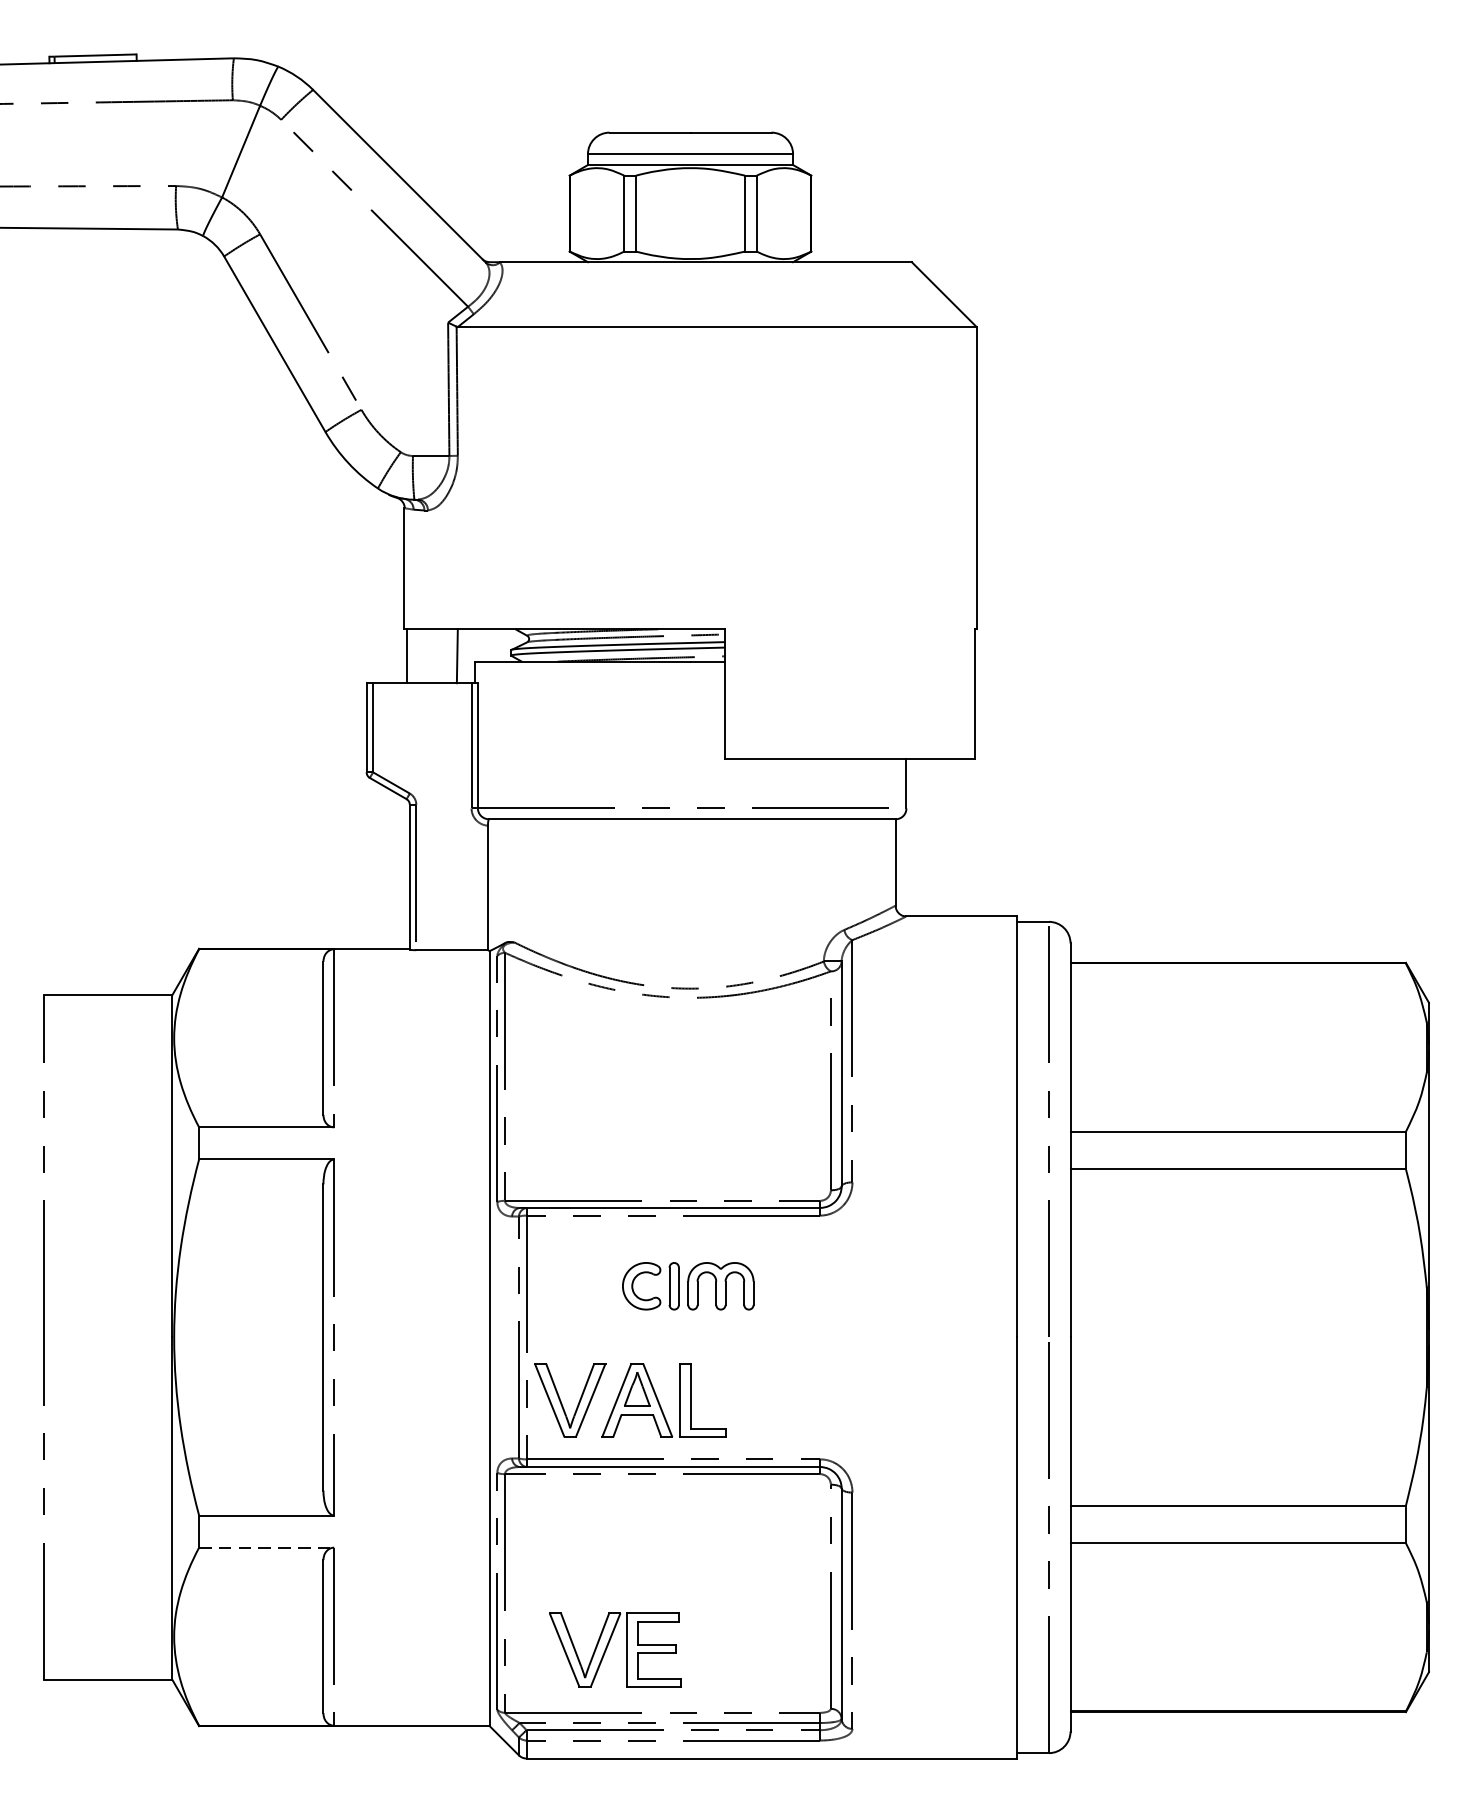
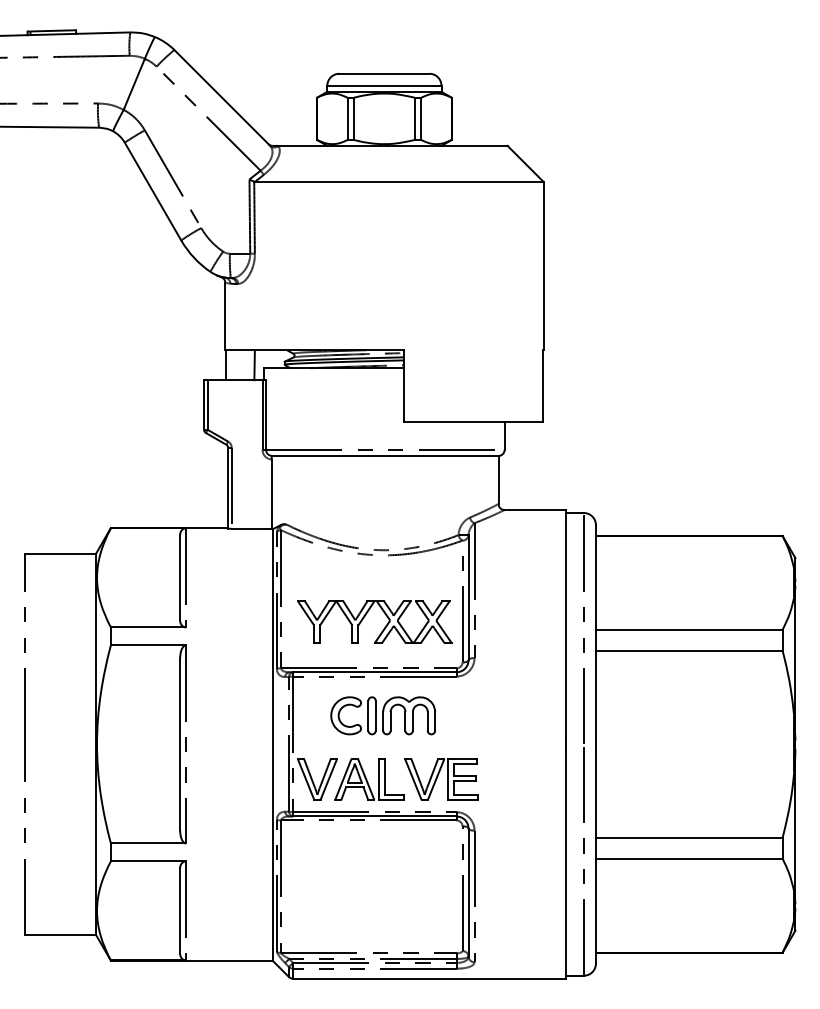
part: (658, 1105) -> (366, 615), added
part: (687, 1285) -> (382, 715), size x1.43
line: (266, 1547) -> (148, 861), dashed -> solid
part: (615, 1650) -> (441, 779), moved

